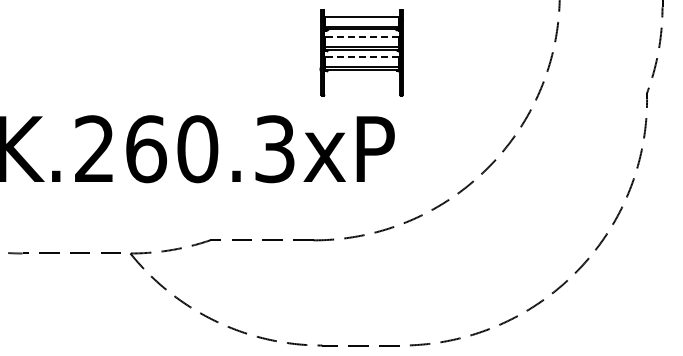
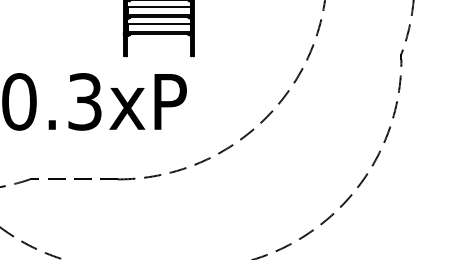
line: (362, 37) -> (159, 6), dashed -> solid
line: (362, 57) -> (159, 23), dashed -> solid

